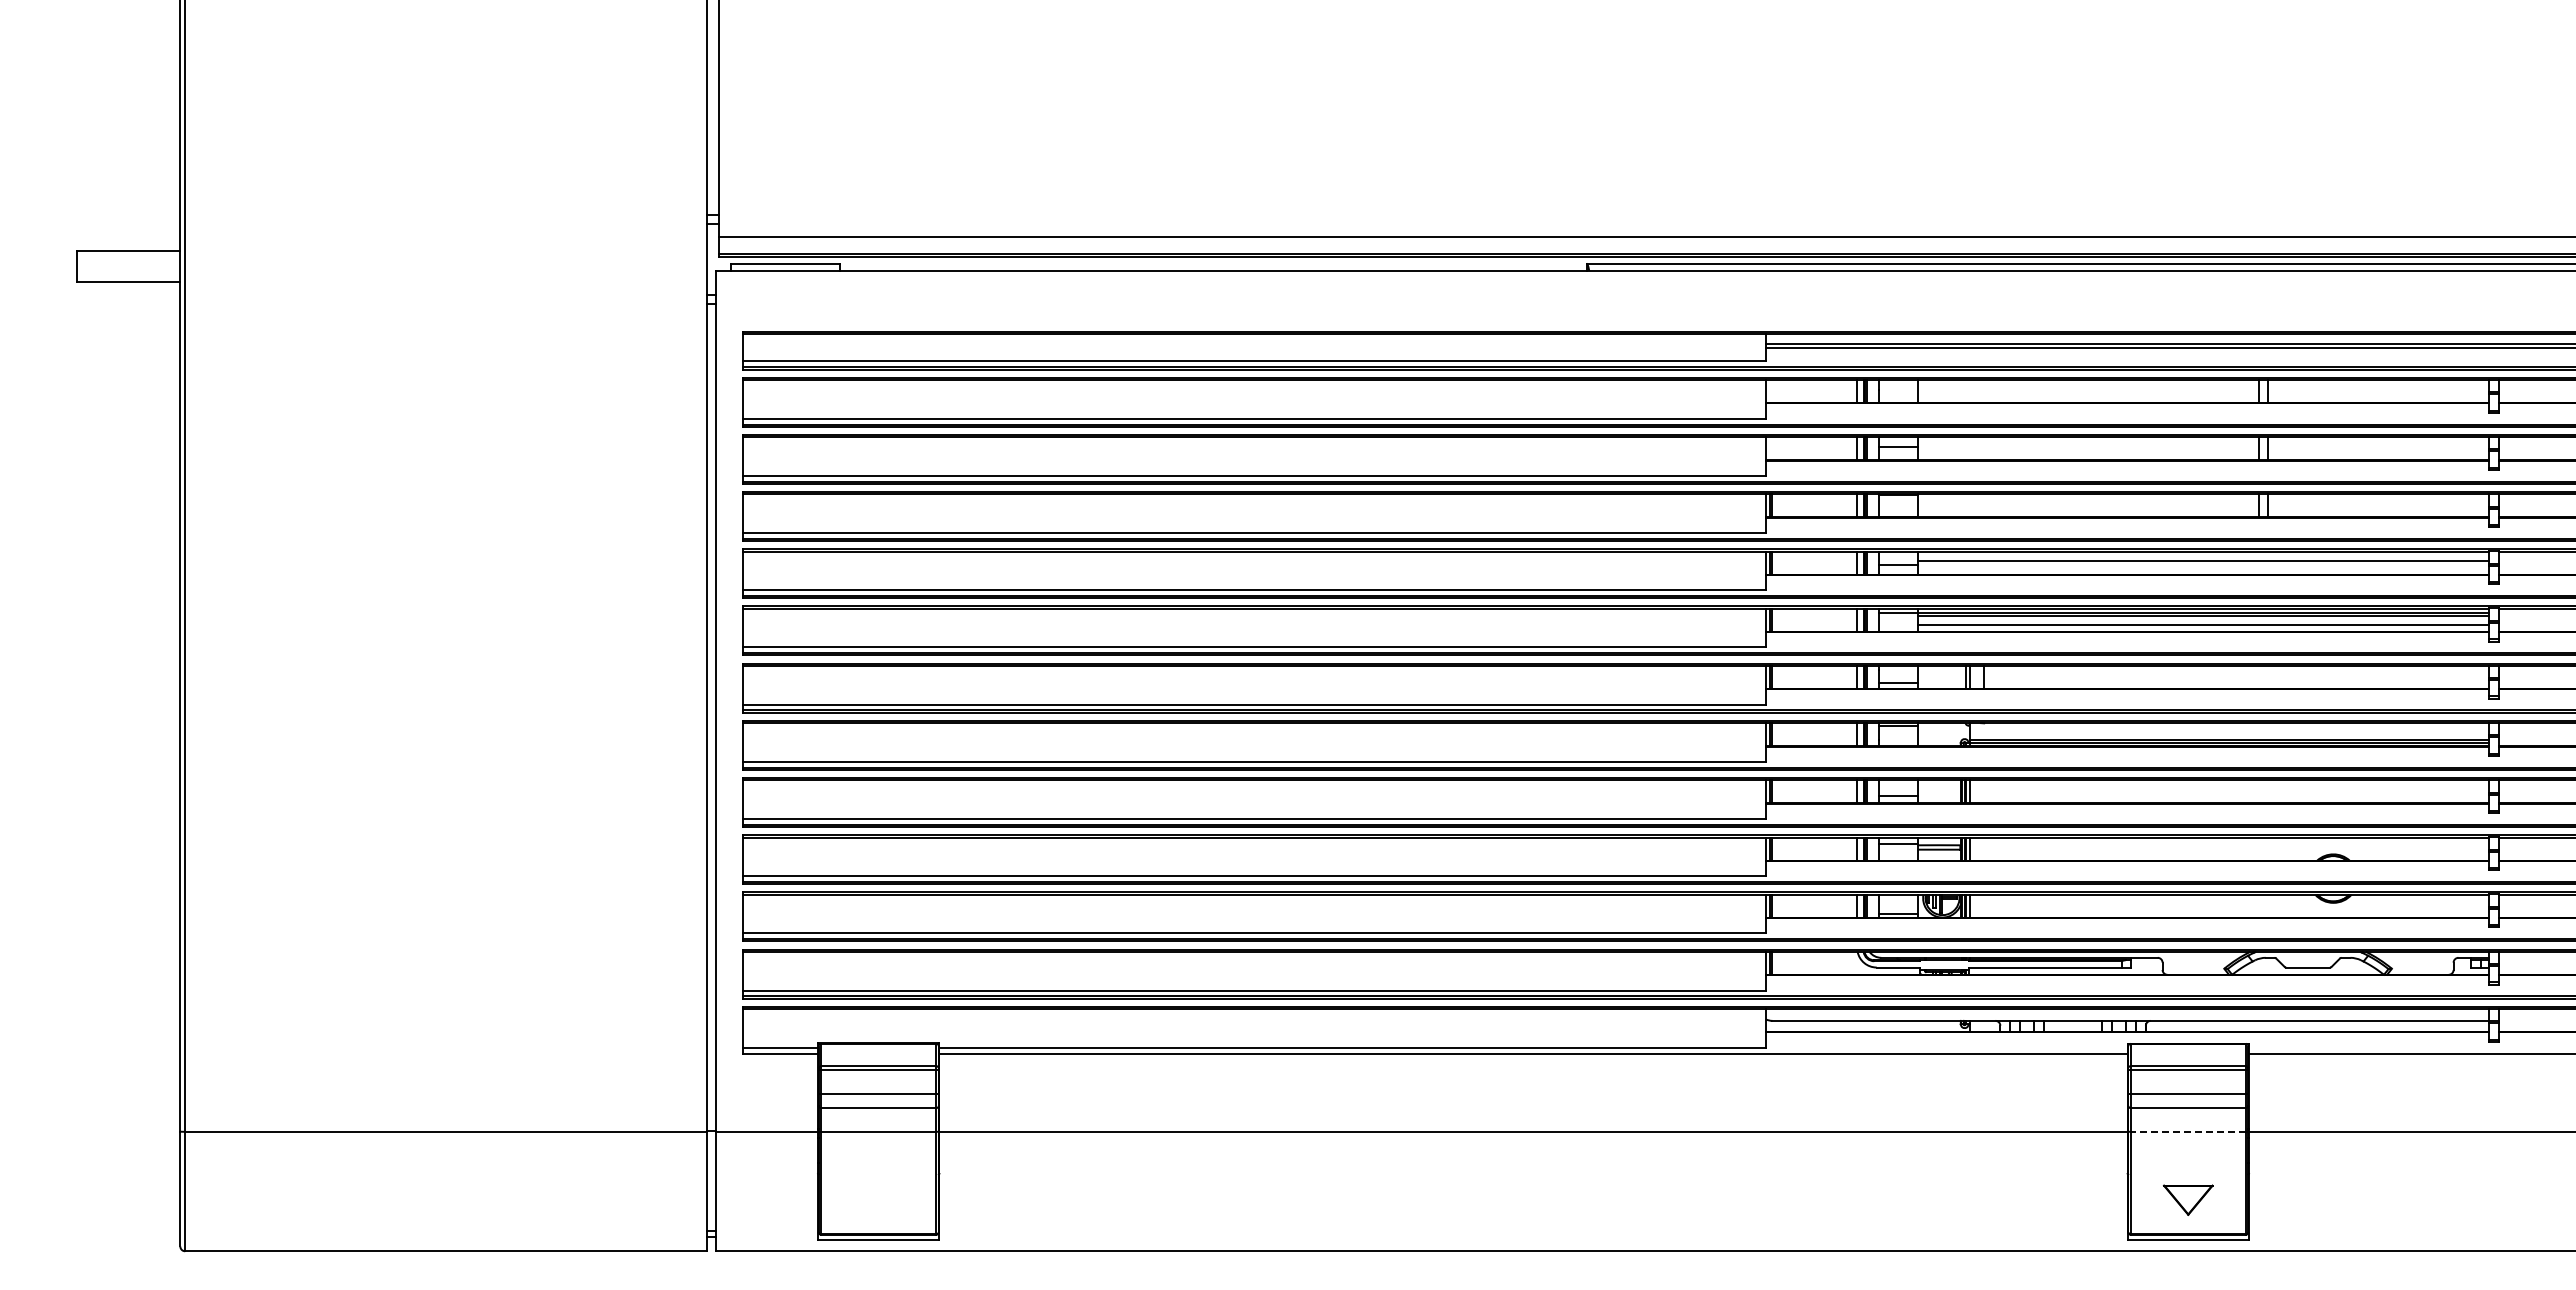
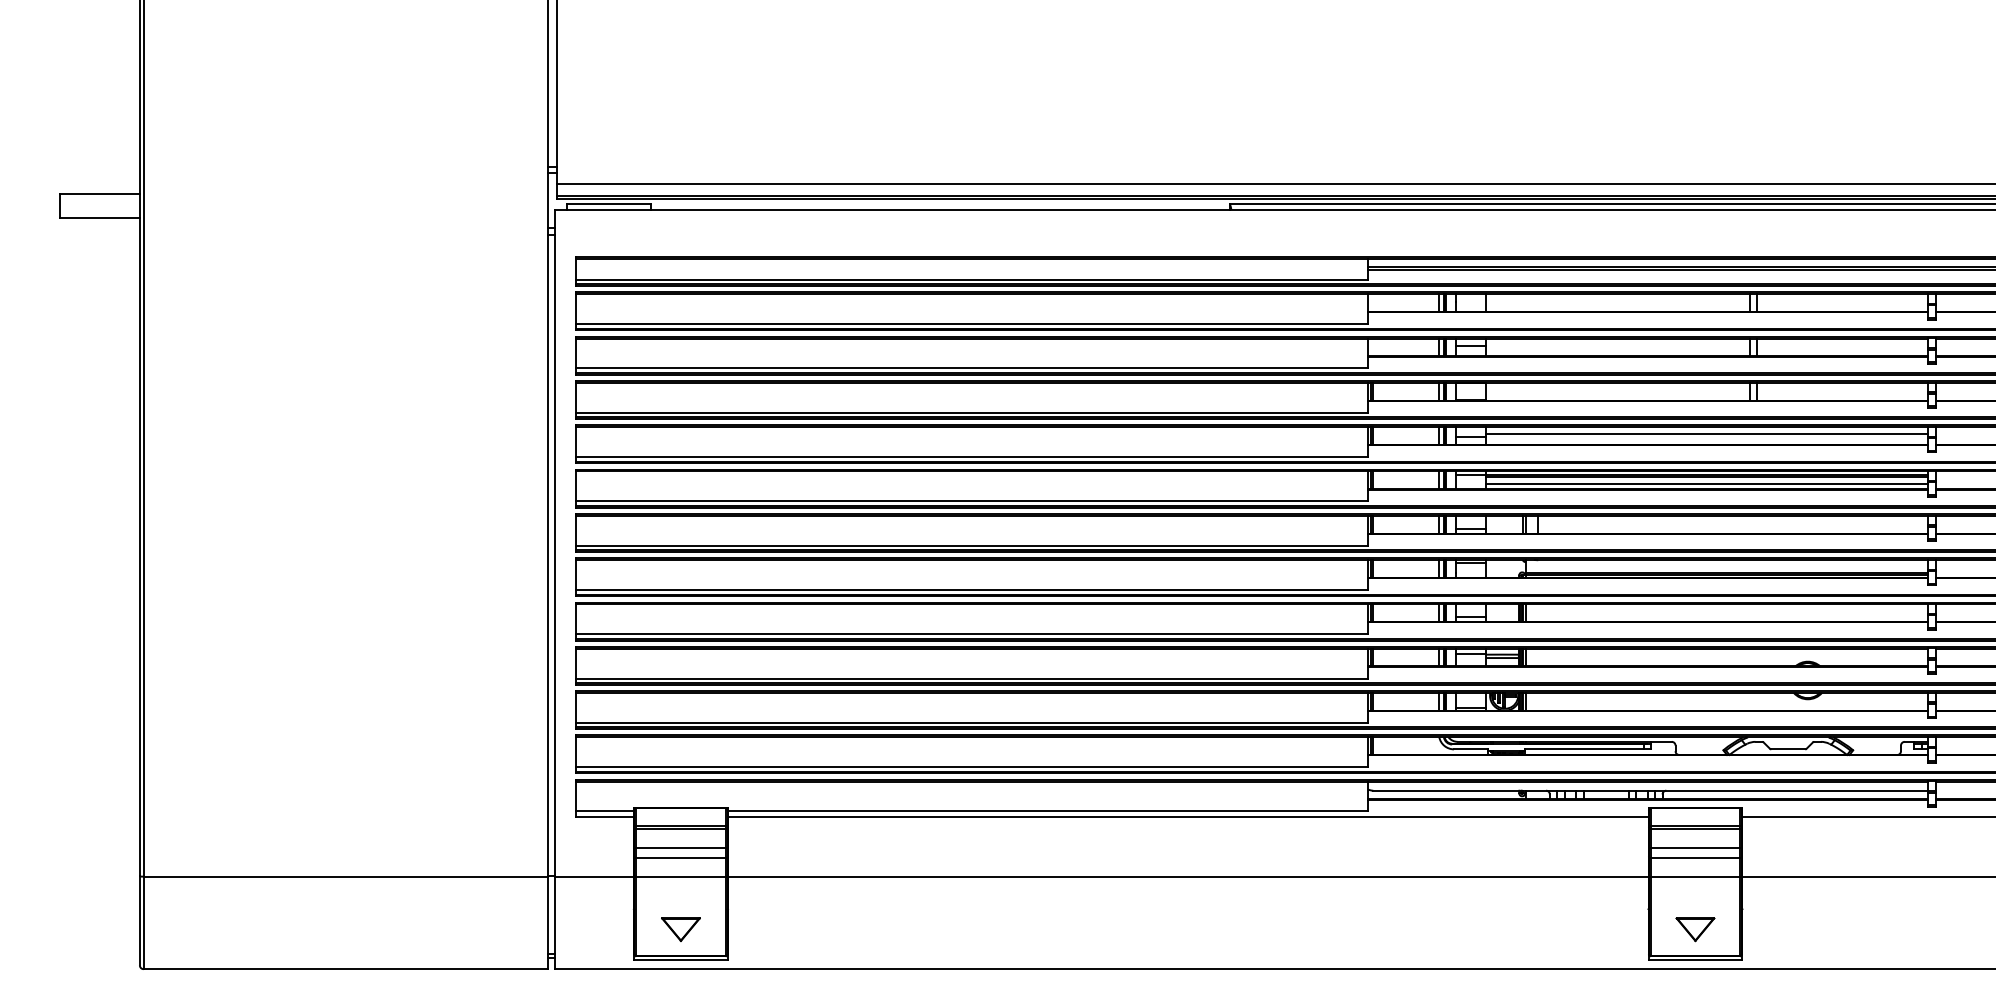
line: (2188, 1131) -> (1695, 876), dashed -> solid
part: (878, 1199) -> (680, 929), added

